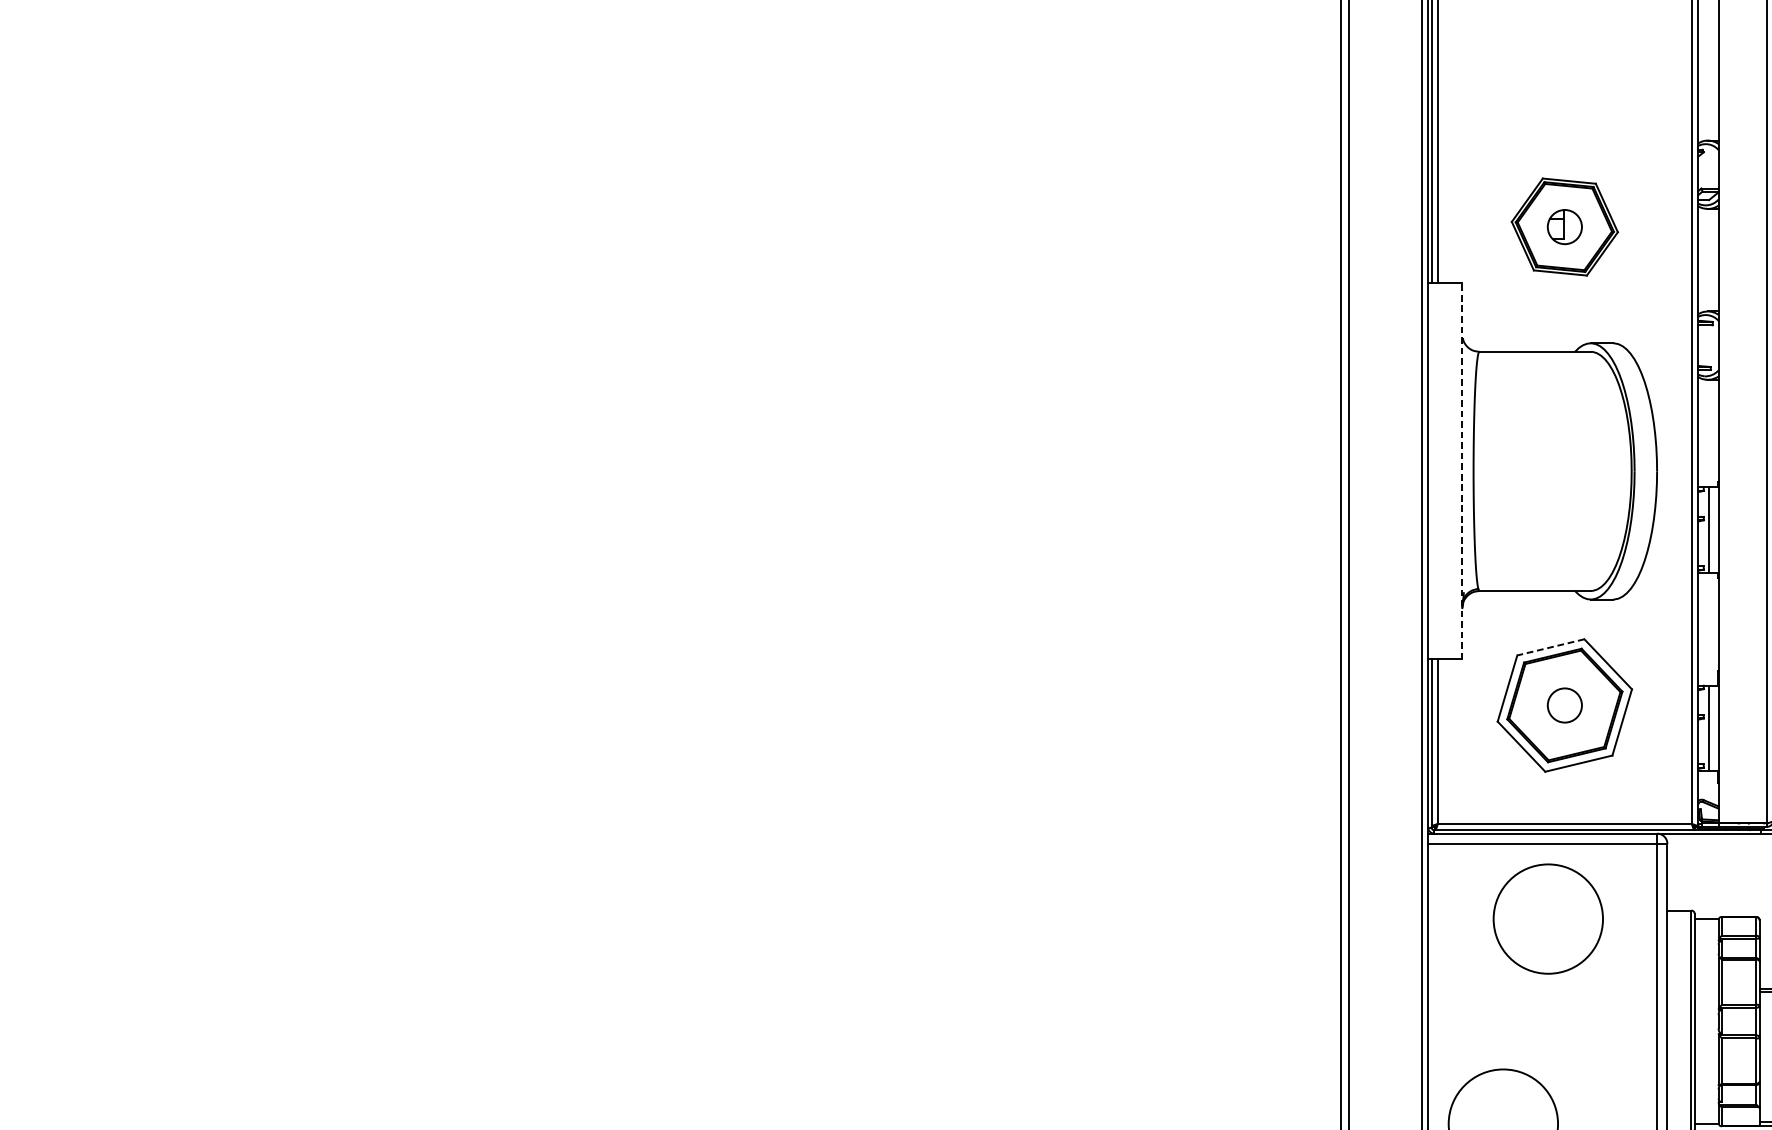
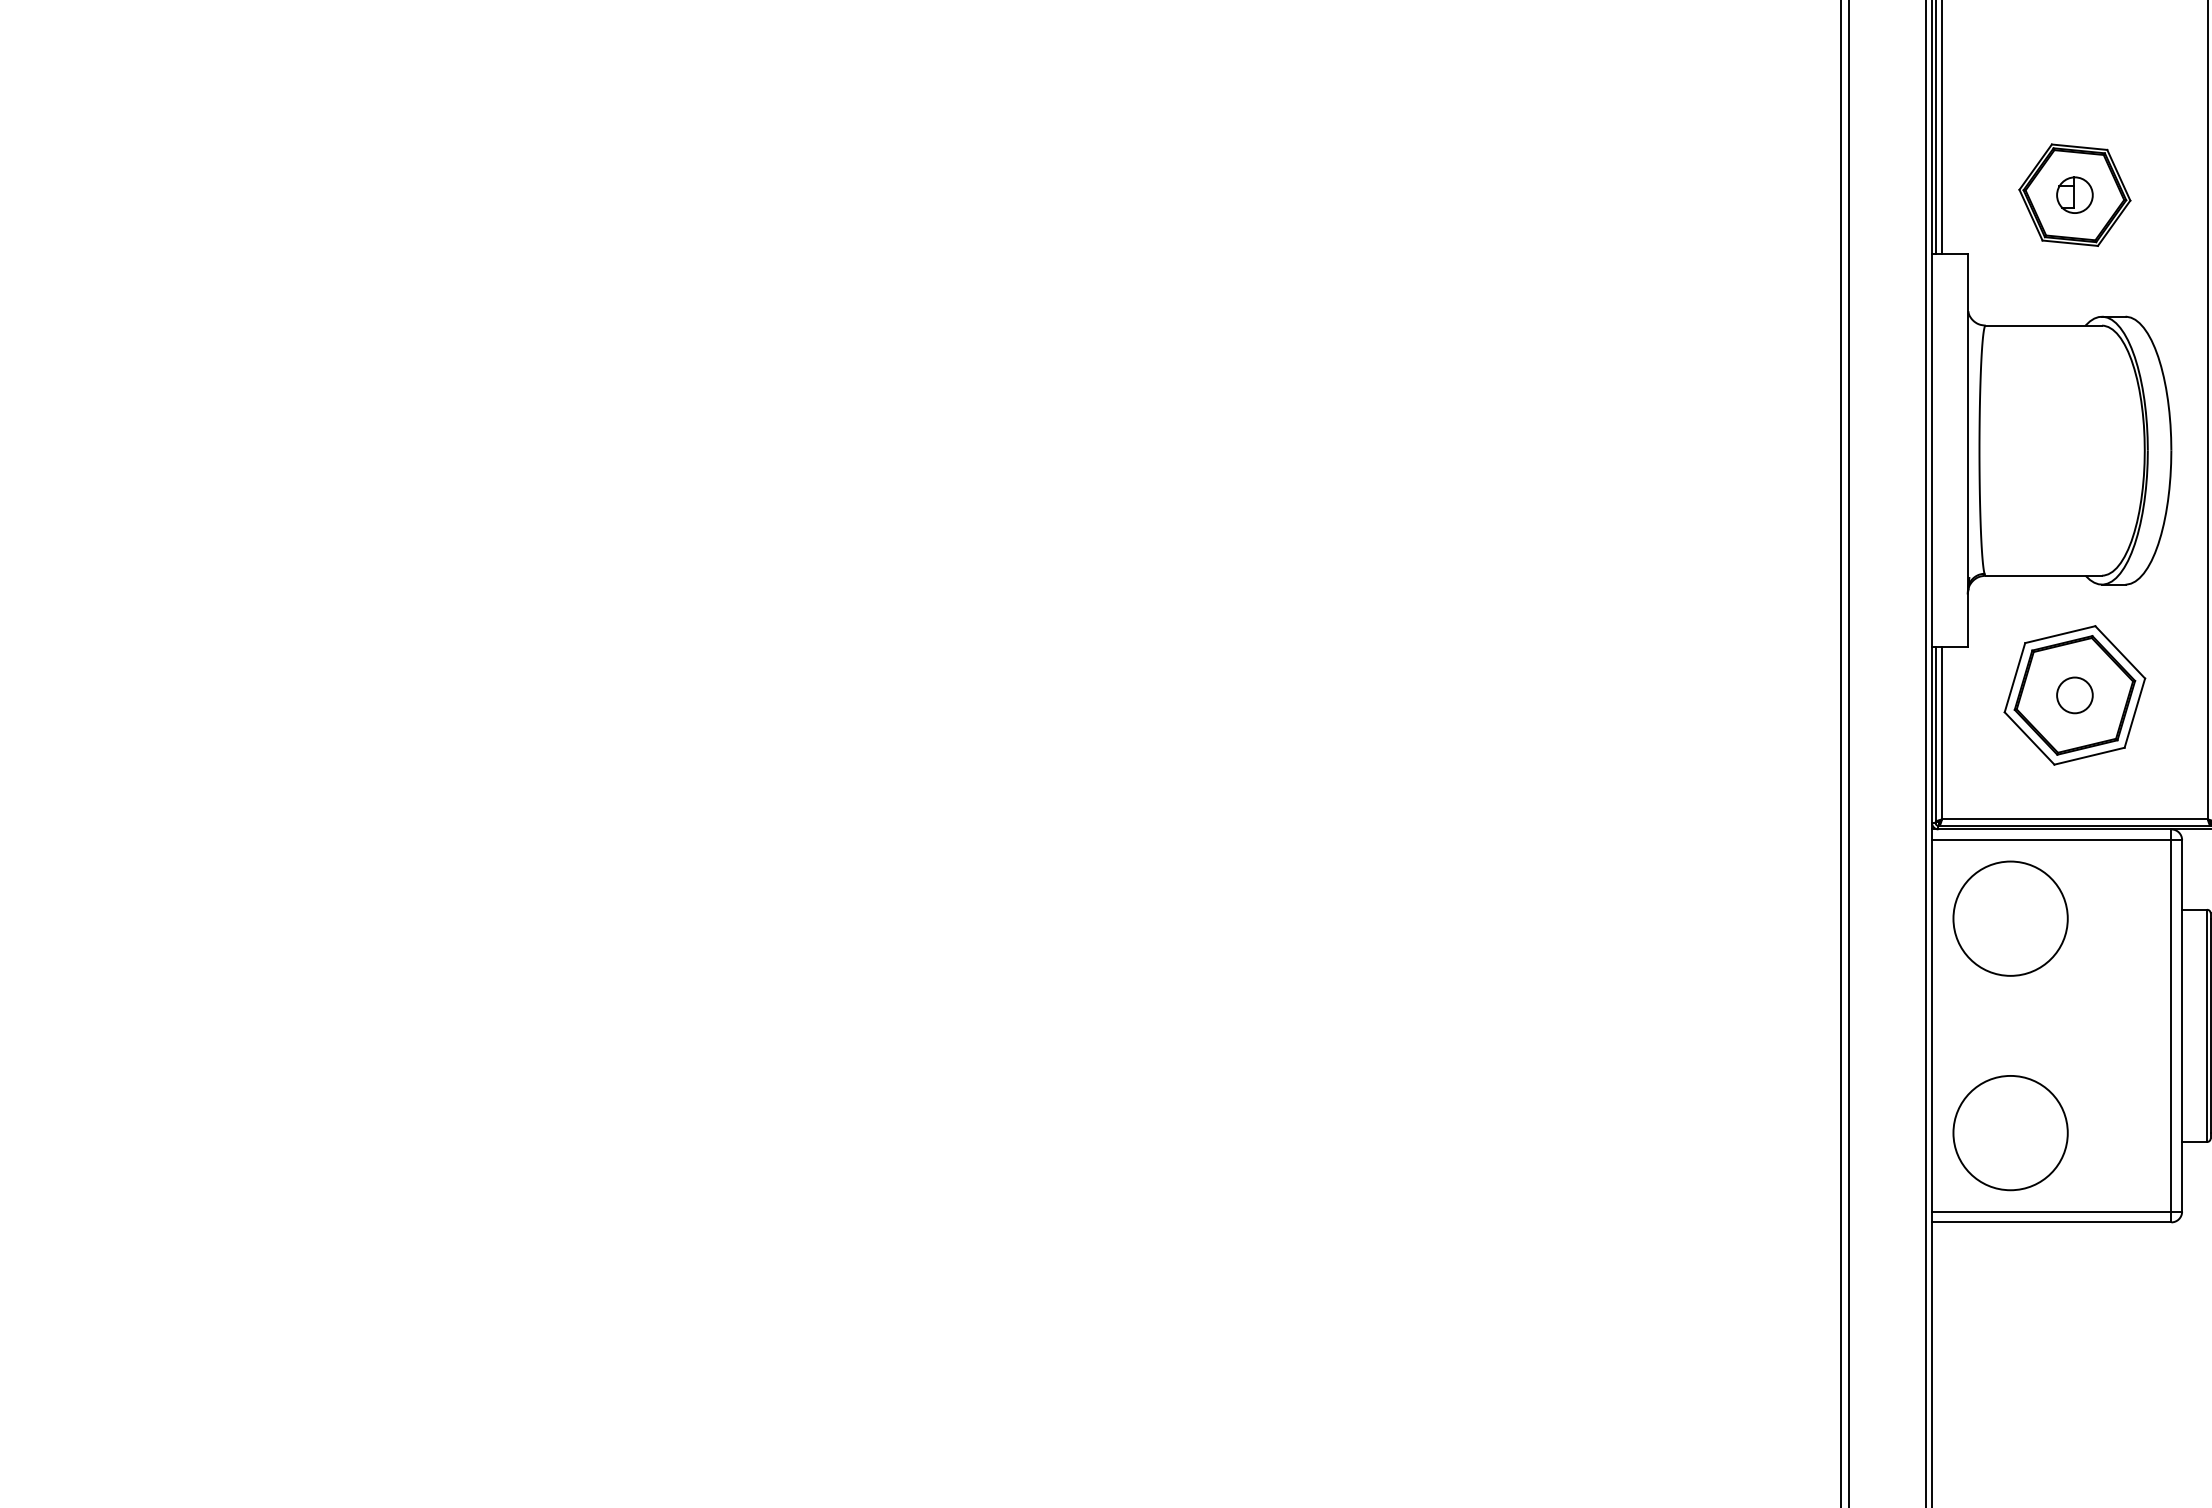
line: (1462, 471) -> (1967, 450), dashed -> solid
line: (1550, 647) -> (2059, 634), dashed -> solid
circle: (1548, 918) -> (2010, 918), moved

